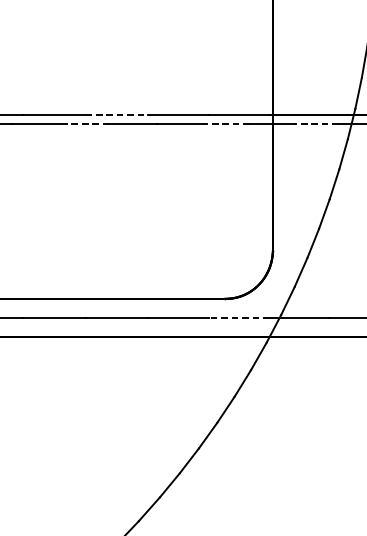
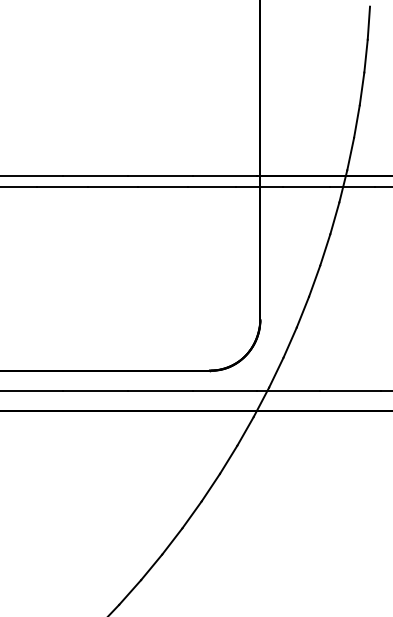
line: (116, 114) -> (95, 176), dashed -> solid
line: (85, 124) -> (62, 186), dashed -> solid
line: (226, 124) -> (211, 186), dashed -> solid
line: (316, 124) -> (306, 186), dashed -> solid
line: (238, 317) -> (224, 390), dashed -> solid

